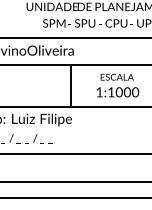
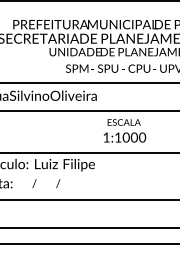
text: (118, 85) -> (125, 130), moved
line: (71, 86) -> (94, 131), removed

